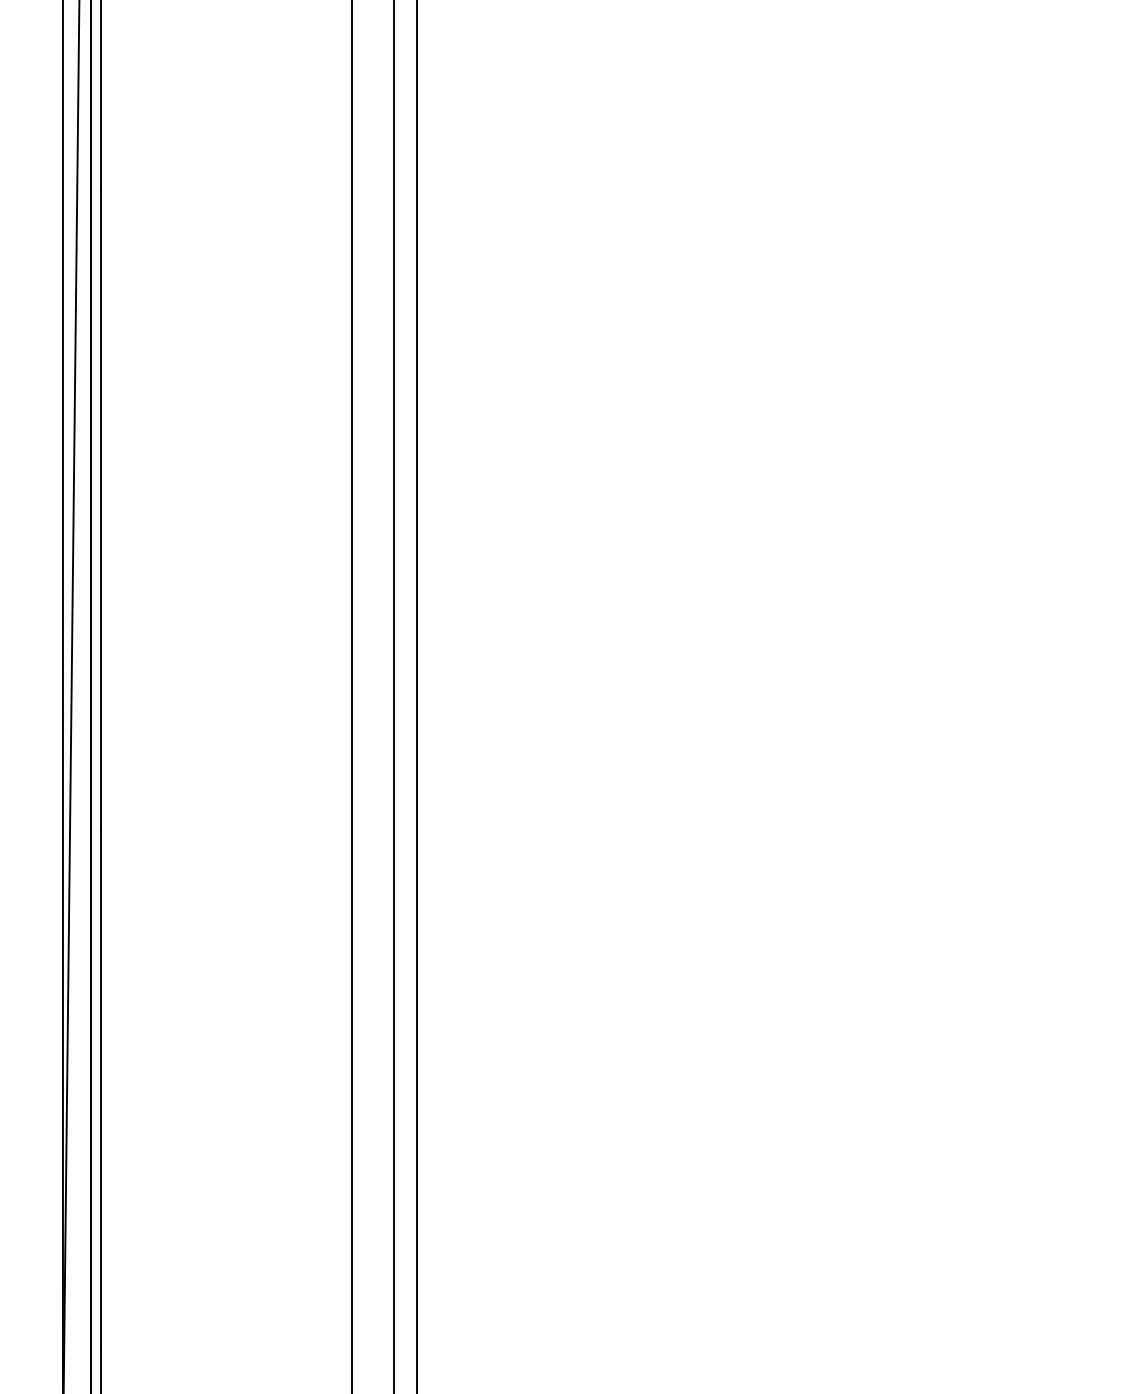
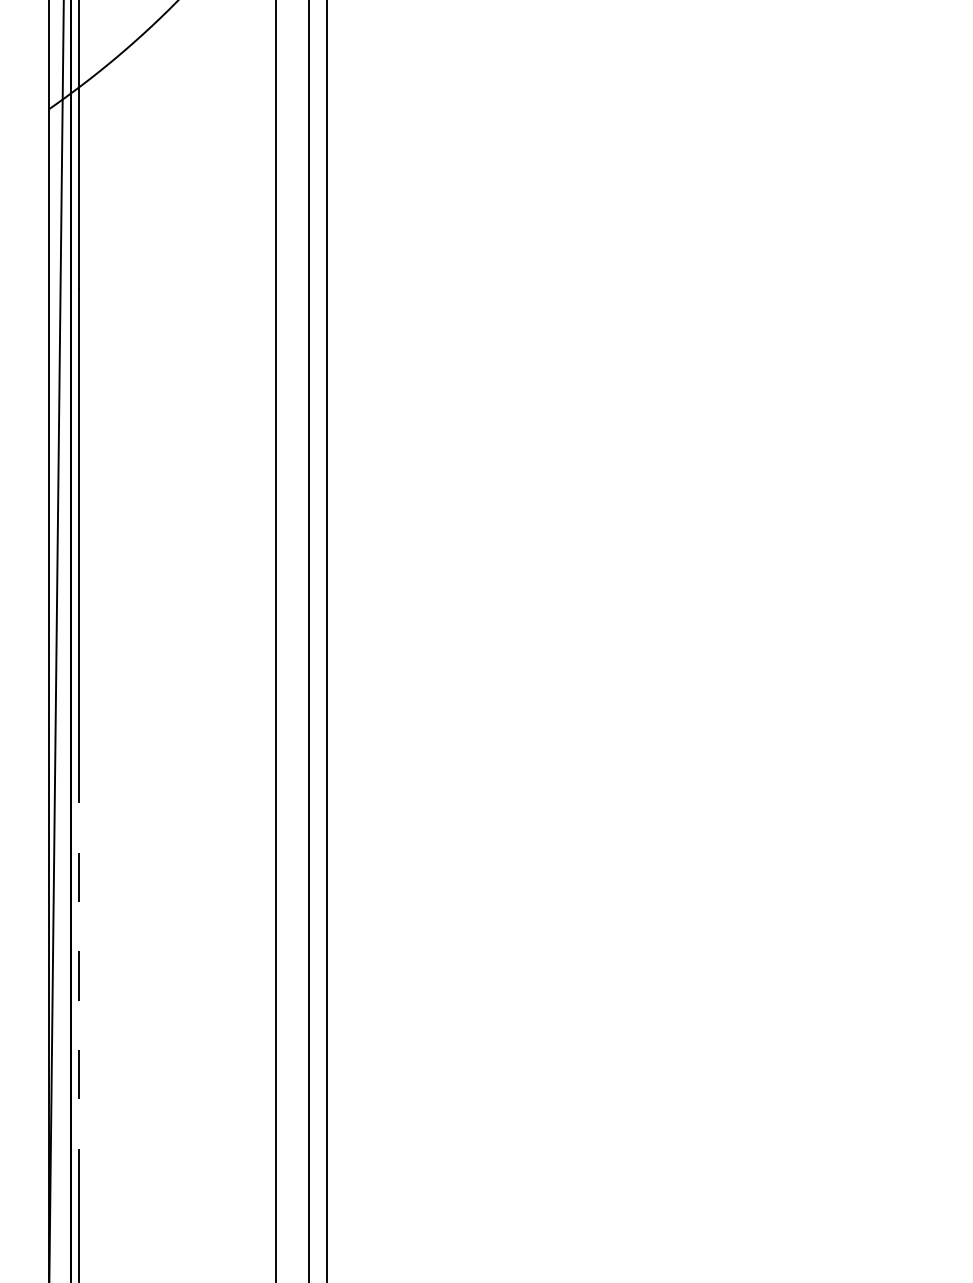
line: (101, 1089) -> (79, 994), solid -> dashed

